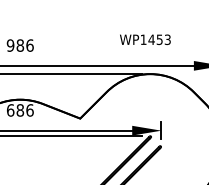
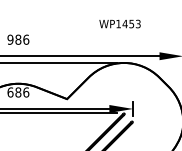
text: (144, 39) -> (119, 23), moved

